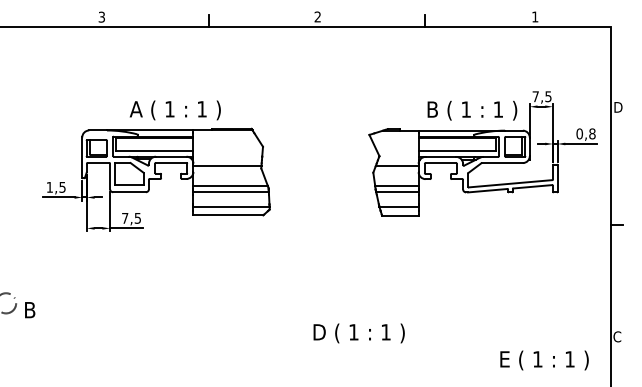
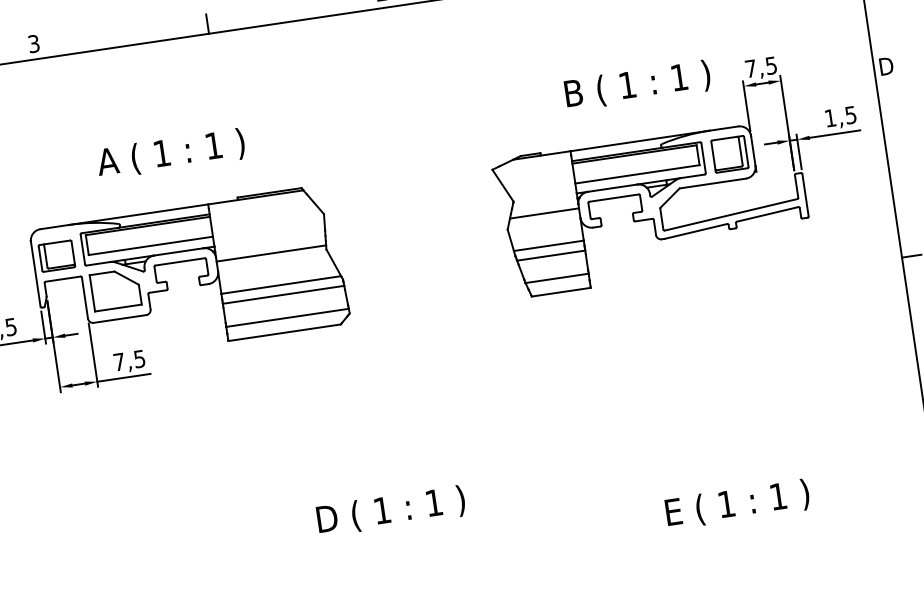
text: (174, 110) -> (169, 154), moved
text: (472, 110) -> (637, 85), moved
text: (585, 133) -> (839, 116), 0,8 -> 1,5
text: (358, 333) -> (390, 511), moved
text: (544, 360) -> (737, 504), moved

